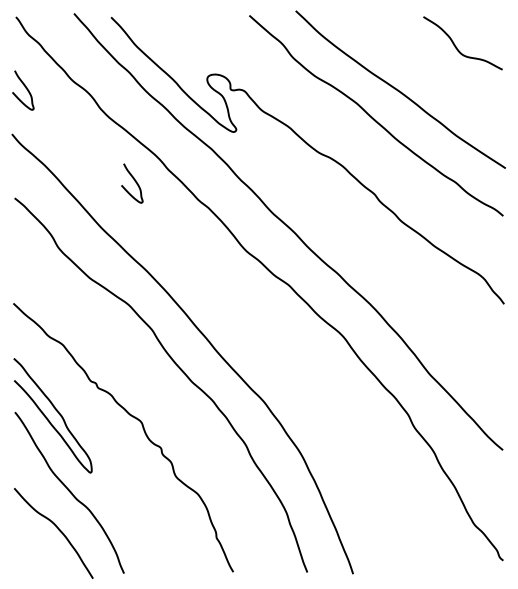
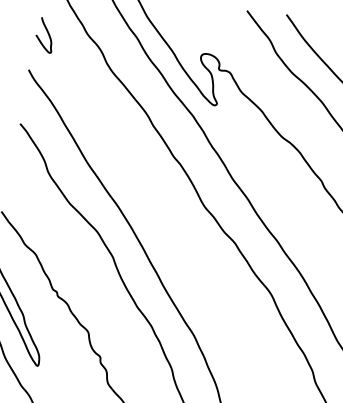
curve: (134, 181) -> (123, 130), removed

